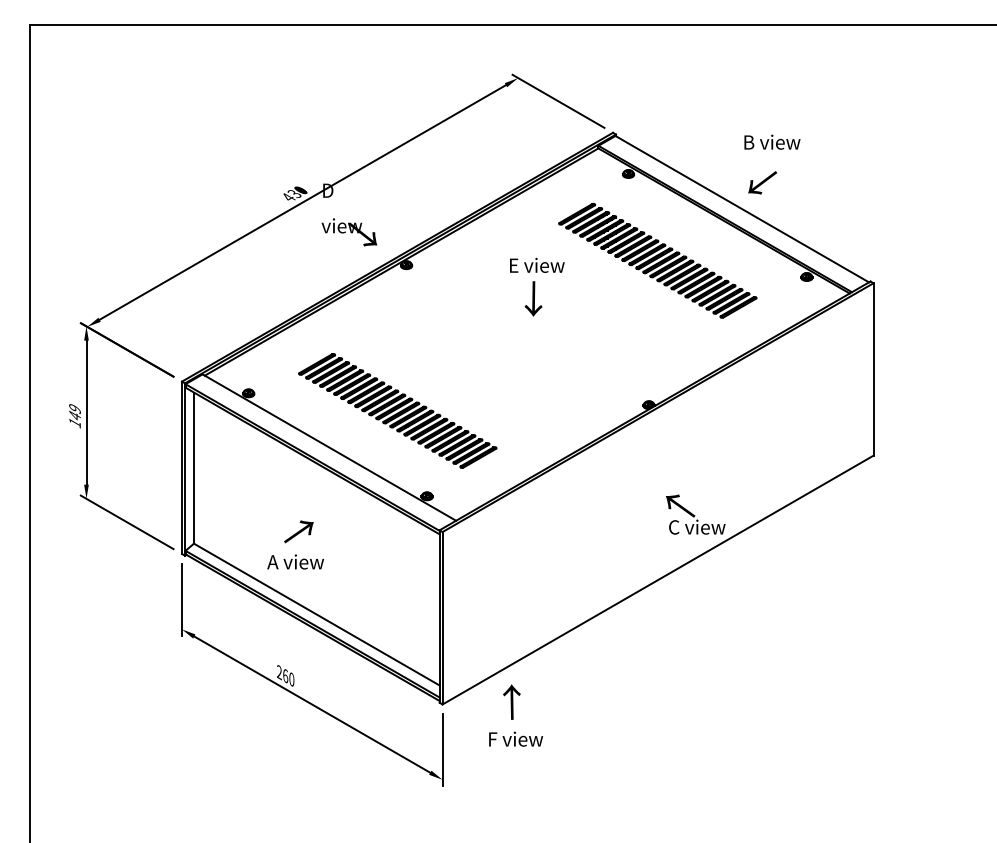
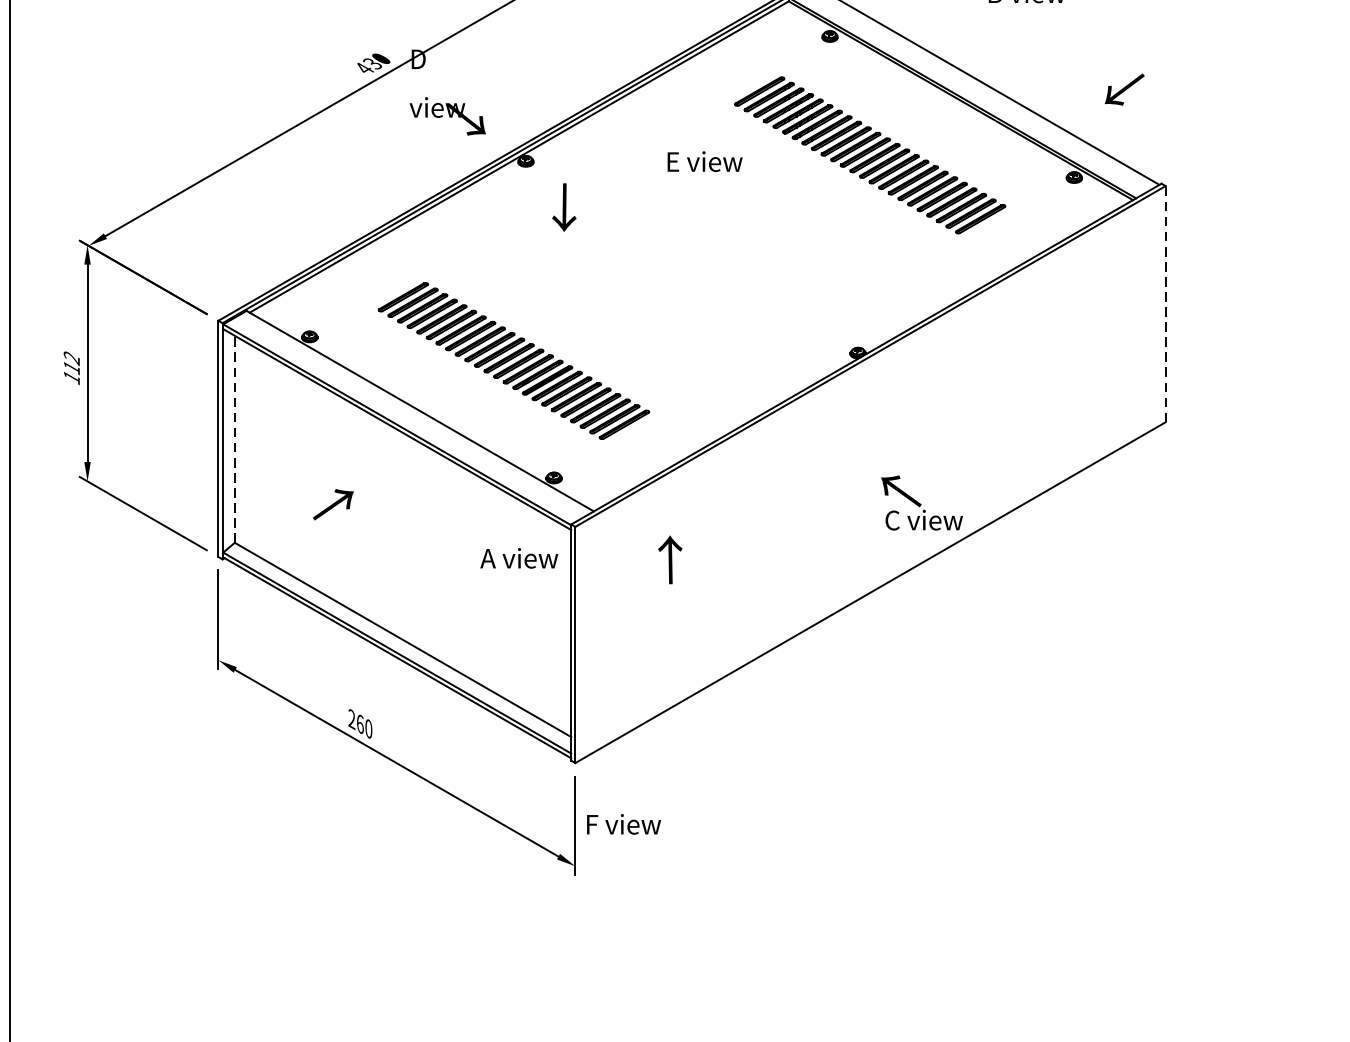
text: (762, 182) -> (1124, 89), moved
text: (533, 298) -> (564, 206), moved
line: (873, 368) -> (1165, 302), solid -> dashed
text: (74, 412) -> (71, 363), 149 -> 112
line: (194, 468) -> (235, 439), solid -> dashed
text: (298, 531) -> (332, 504), moved
text: (295, 561) -> (519, 557), moved
text: (511, 701) -> (669, 559), moved
text: (516, 738) -> (624, 823), moved

